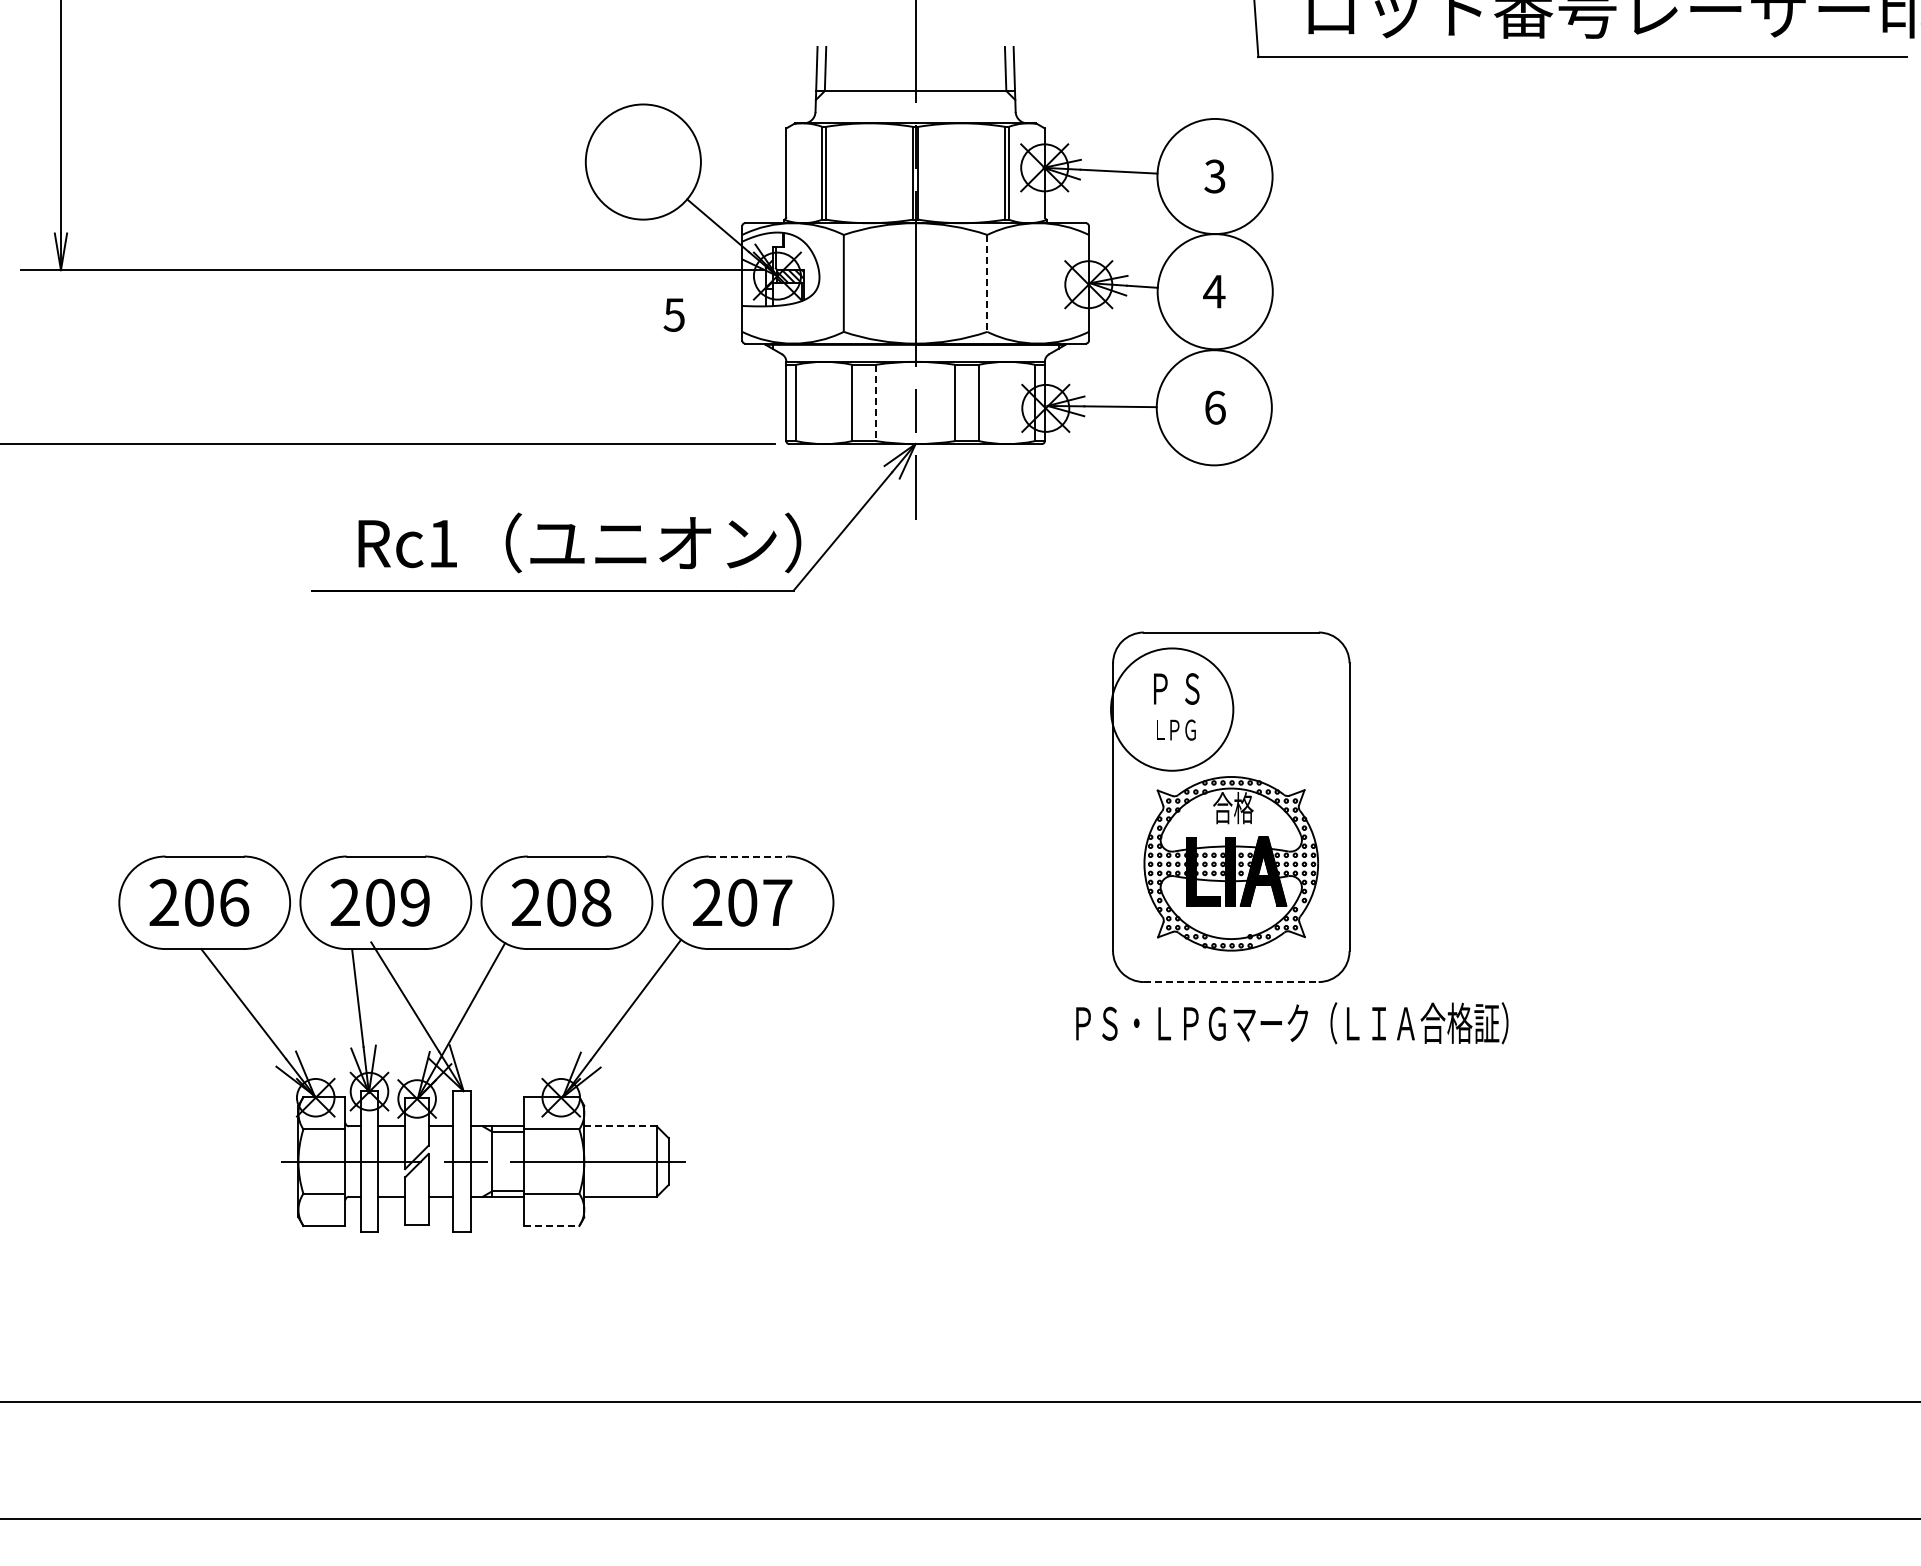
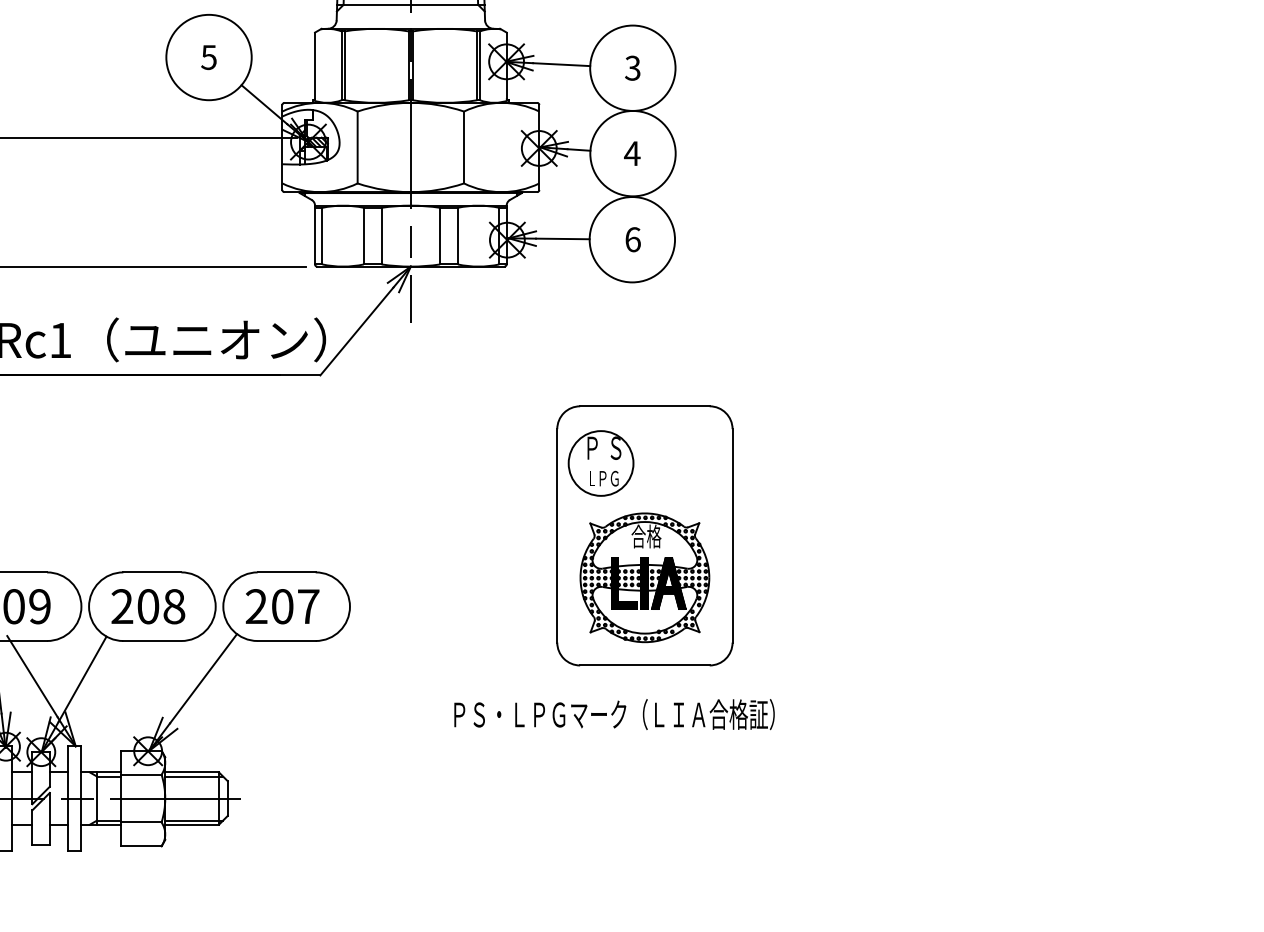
line: (987, 283) -> (464, 147), dashed -> solid
text: (673, 314) -> (208, 57), moved
line: (876, 403) -> (381, 236), dashed -> solid
circle: (1171, 709) -> (600, 463), size x0.71
line: (748, 856) -> (286, 572), dashed -> solid
line: (1231, 982) -> (645, 665), dashed -> solid
text: (1292, 1023) -> (614, 714), moved
line: (620, 1126) -> (192, 772), dashed -> solid
line: (623, 1131) -> (194, 776), added
line: (623, 1191) -> (194, 820), added
line: (551, 1226) -> (140, 846), dashed -> solid

